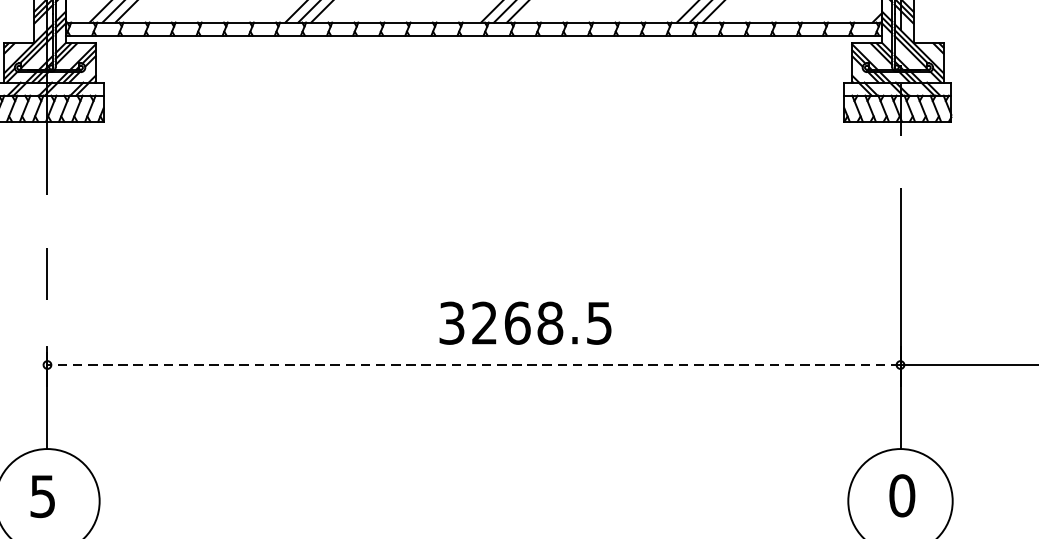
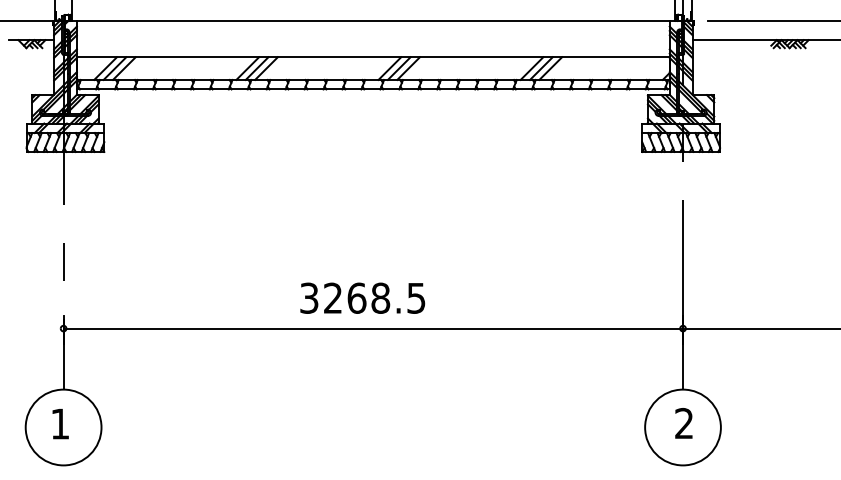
text: (525, 322) -> (362, 297), moved
line: (474, 364) -> (373, 328), dashed -> solid
text: (41, 495) -> (59, 423), 5 -> 1
text: (902, 495) -> (684, 423), 0 -> 2

